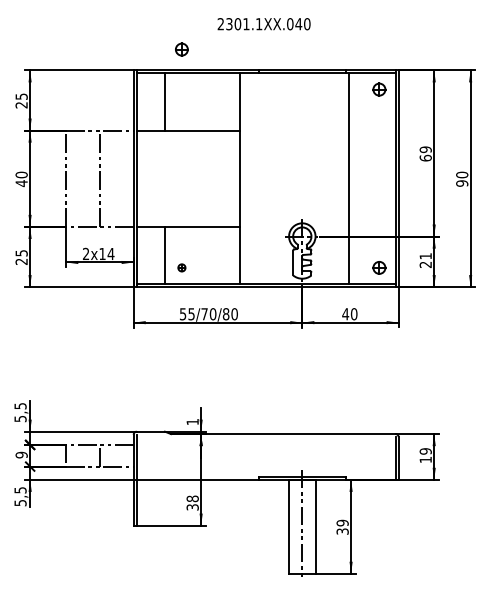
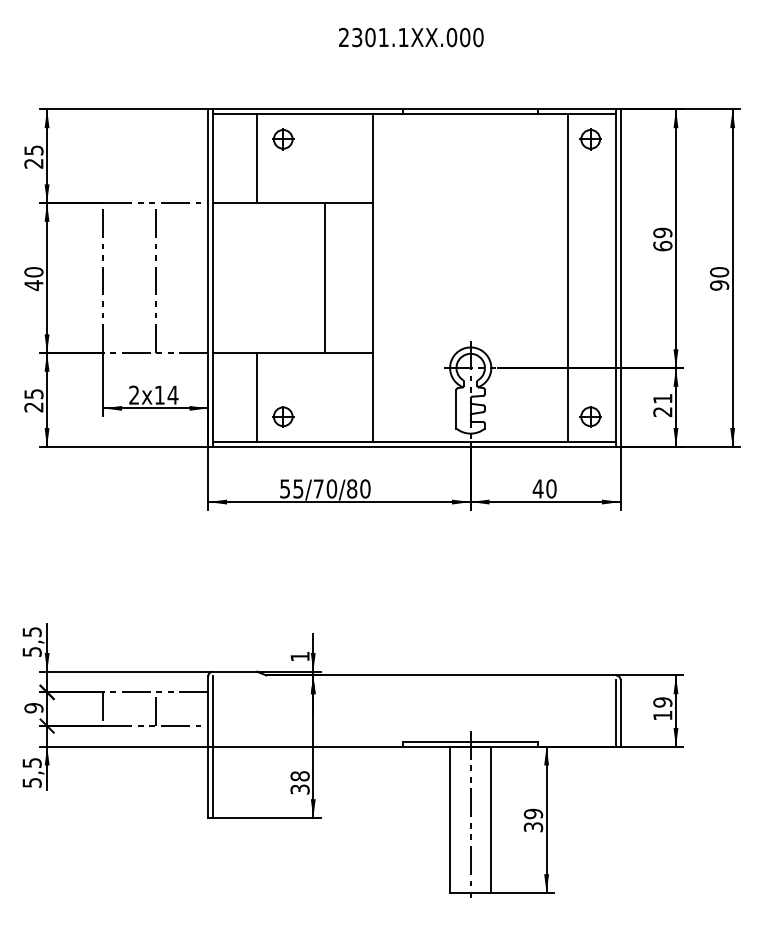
text: (298, 24) -> (464, 38), 2301.1XX.040 -> 2301.1XX.000
part: (181, 49) -> (282, 139), moved
line: (208, 178) -> (324, 277), added
line: (348, 178) -> (567, 277), moved
part: (181, 267) -> (282, 416), size x1.67

